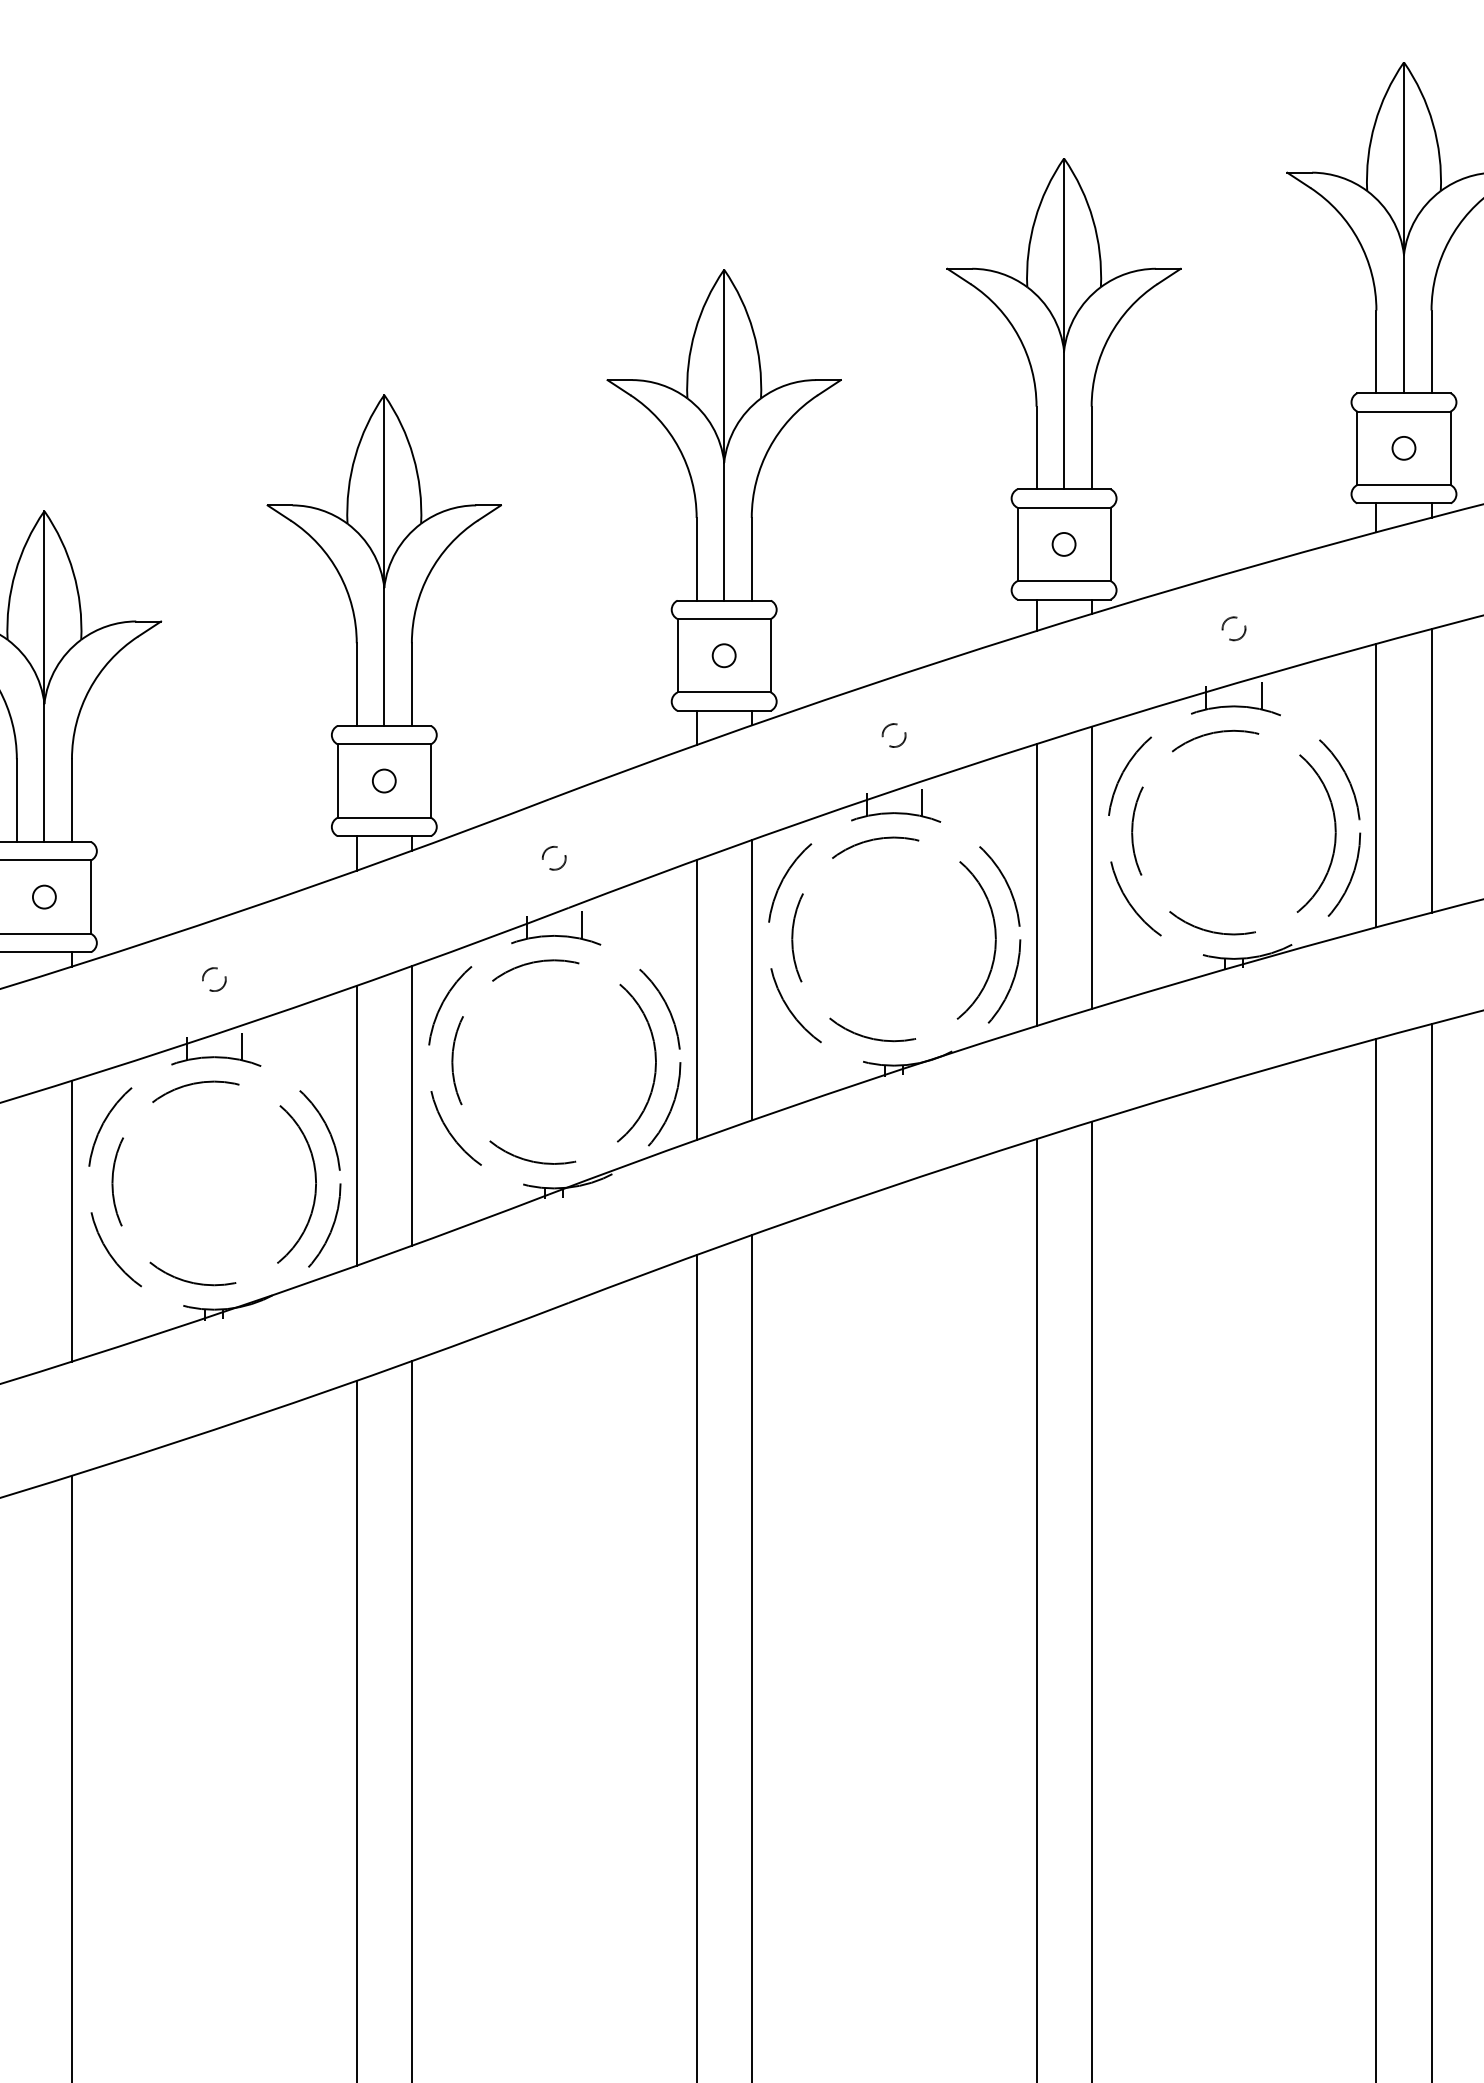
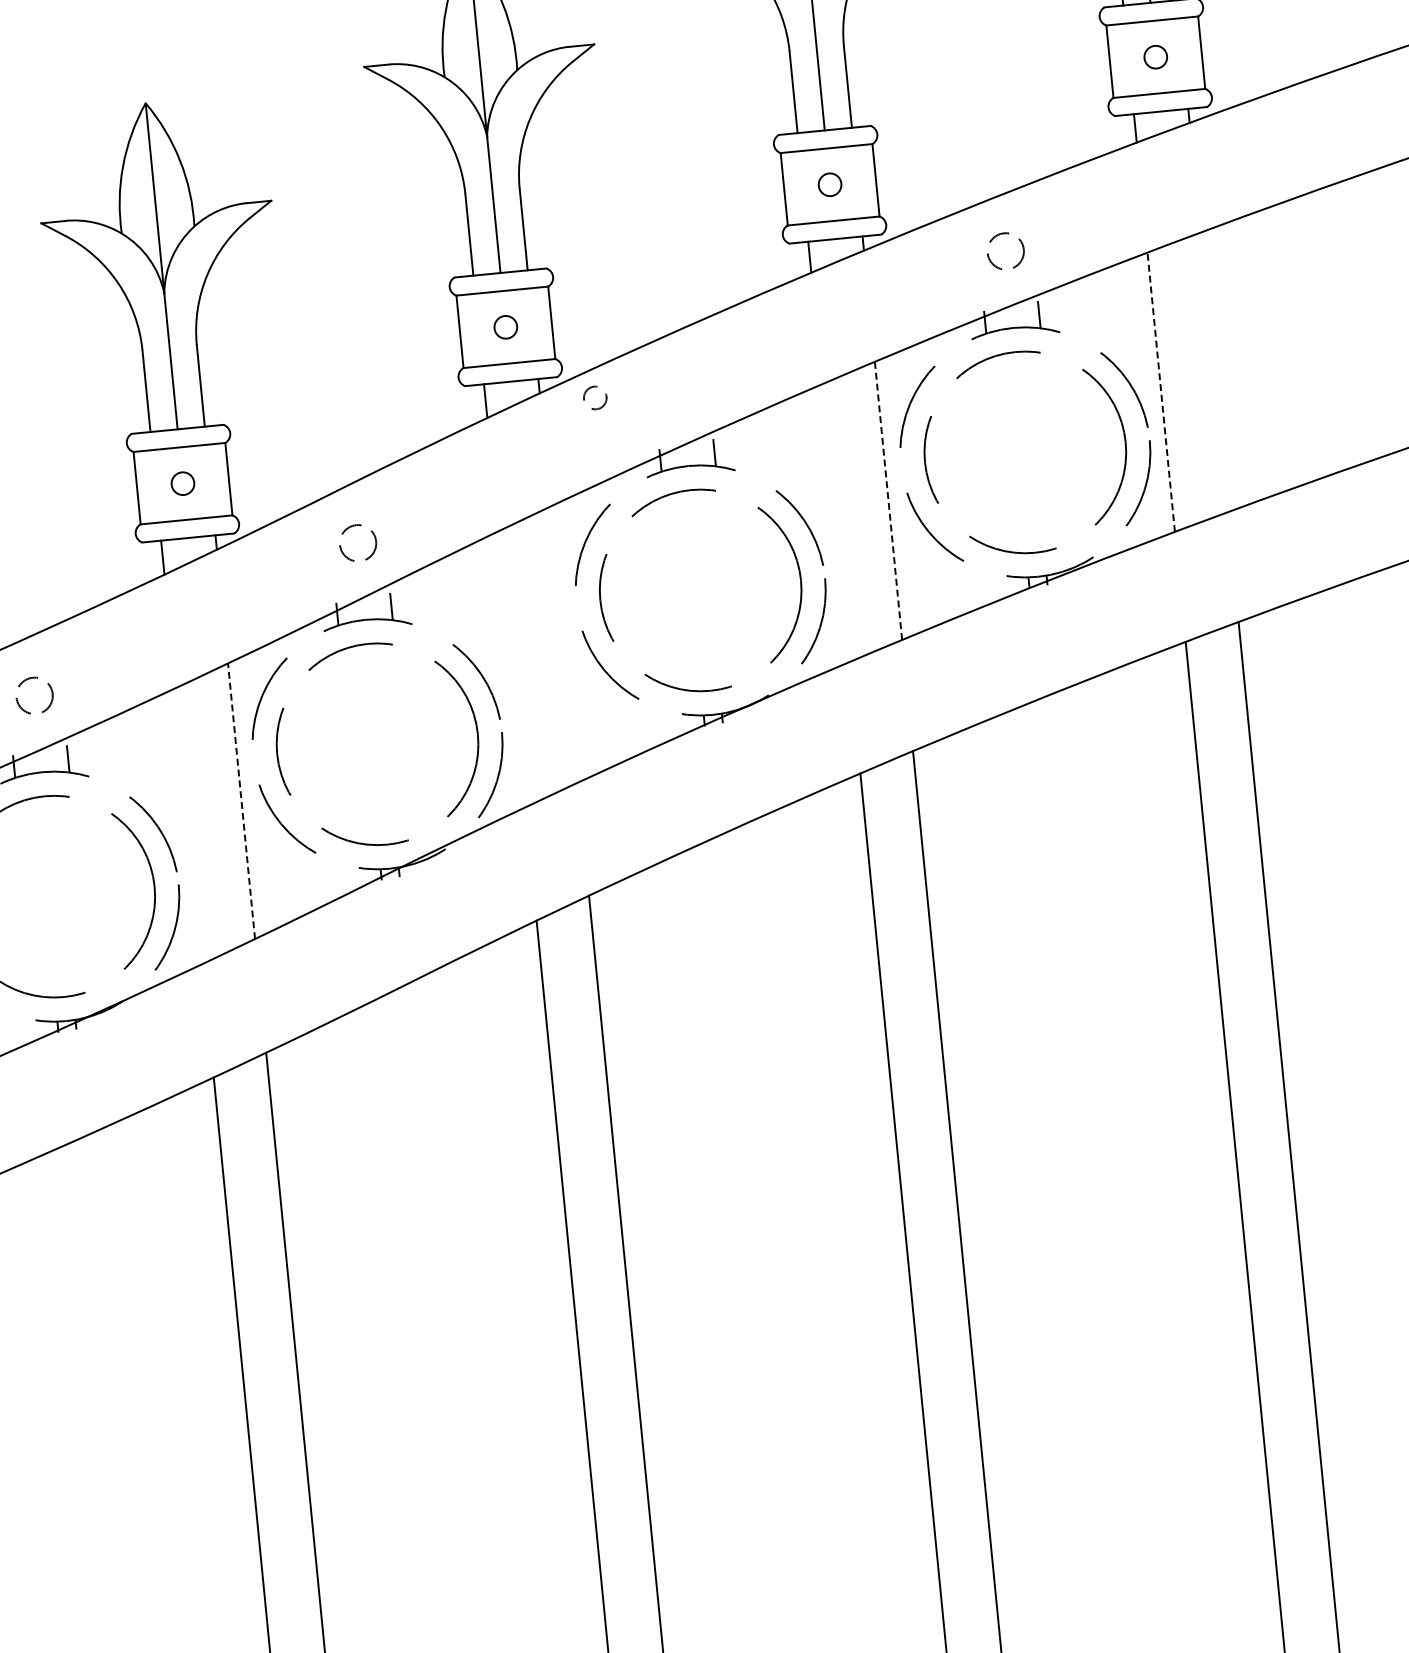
circle: (1233, 628) -> (1005, 251), size x1.6
circle: (893, 735) -> (594, 397), moved
line: (1431, 770) -> (1214, 372), removed
line: (1376, 785) -> (1161, 392), solid -> dashed
circle: (553, 858) -> (357, 543), size x1.6
line: (1091, 867) -> (888, 500), solid -> dashed
line: (1036, 884) -> (835, 522), removed
circle: (214, 979) -> (34, 695), size x1.6
line: (751, 980) -> (564, 644), removed
line: (696, 1000) -> (511, 669), removed
line: (411, 1106) -> (241, 801), solid -> dashed
line: (356, 1125) -> (188, 825), removed

